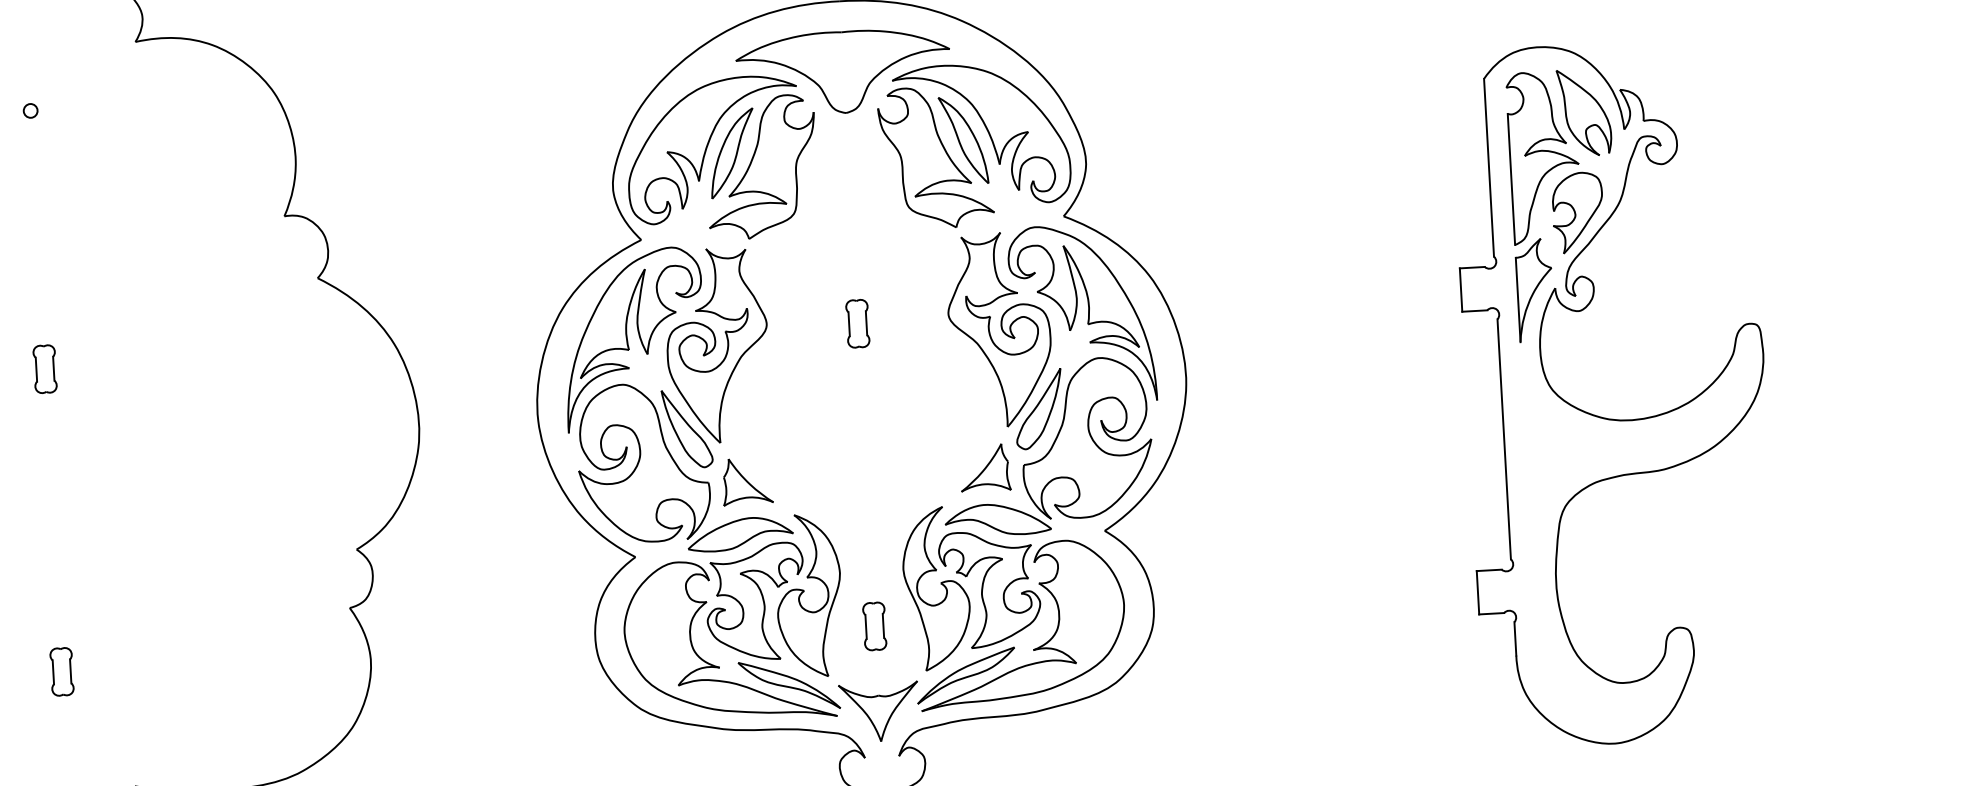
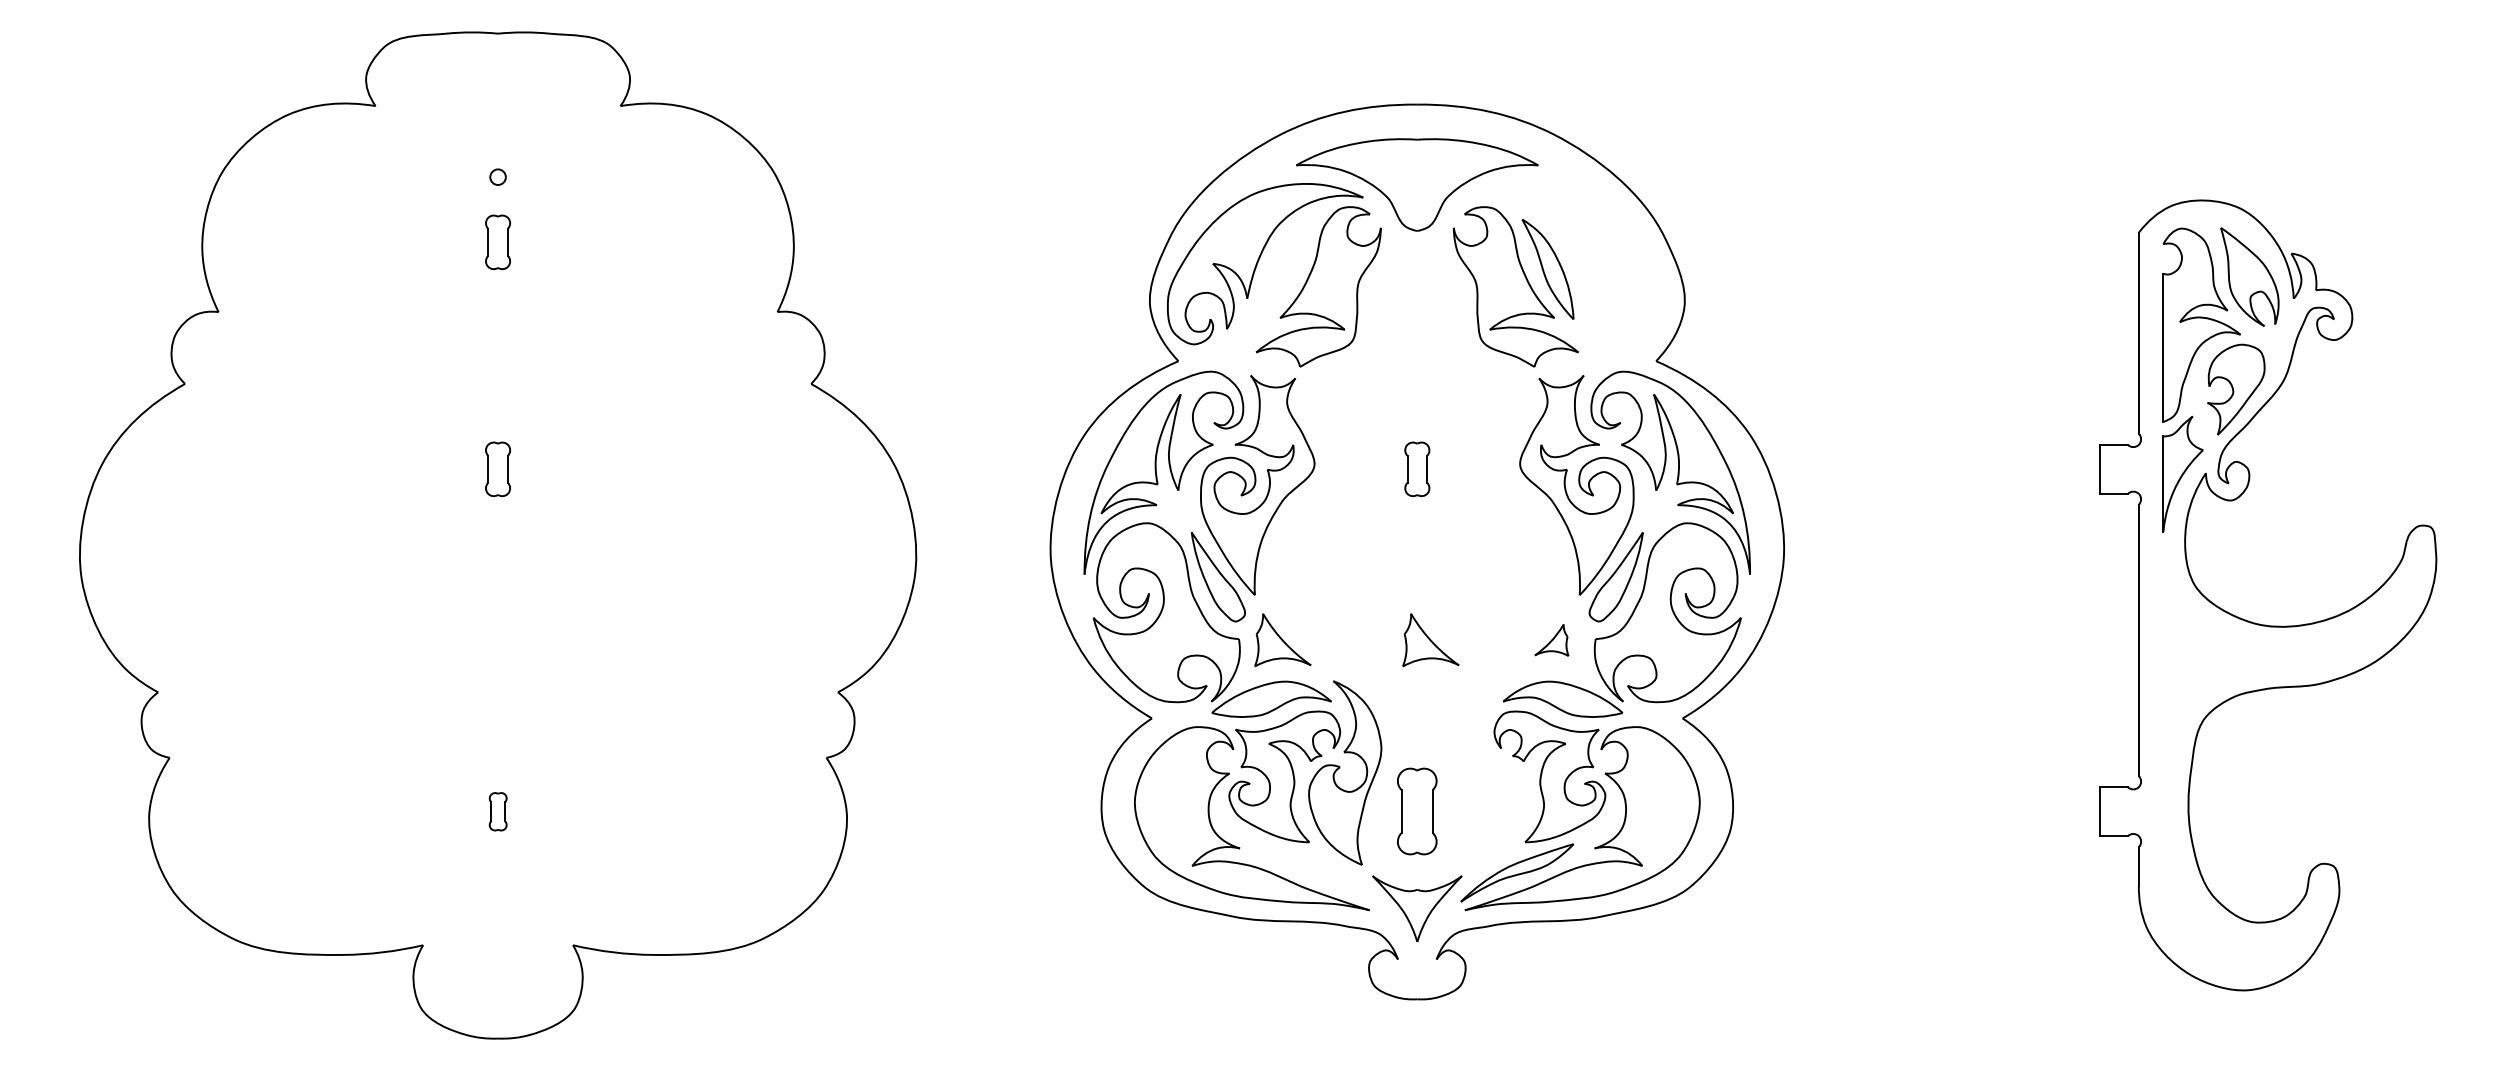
part: (987, 132) -> (1575, 261), removed
part: (732, 153) -> (1286, 269), removed
part: (34, 168) -> (498, 242), added
part: (984, 468) -> (1551, 640), size x0.6
part: (877, 474) -> (1430, 640), added
part: (940, 584) -> (1494, 768), removed
part: (874, 626) -> (1417, 811), size x1.6
part: (62, 671) -> (498, 811), size x0.7
part: (789, 685) -> (1317, 872), removed

